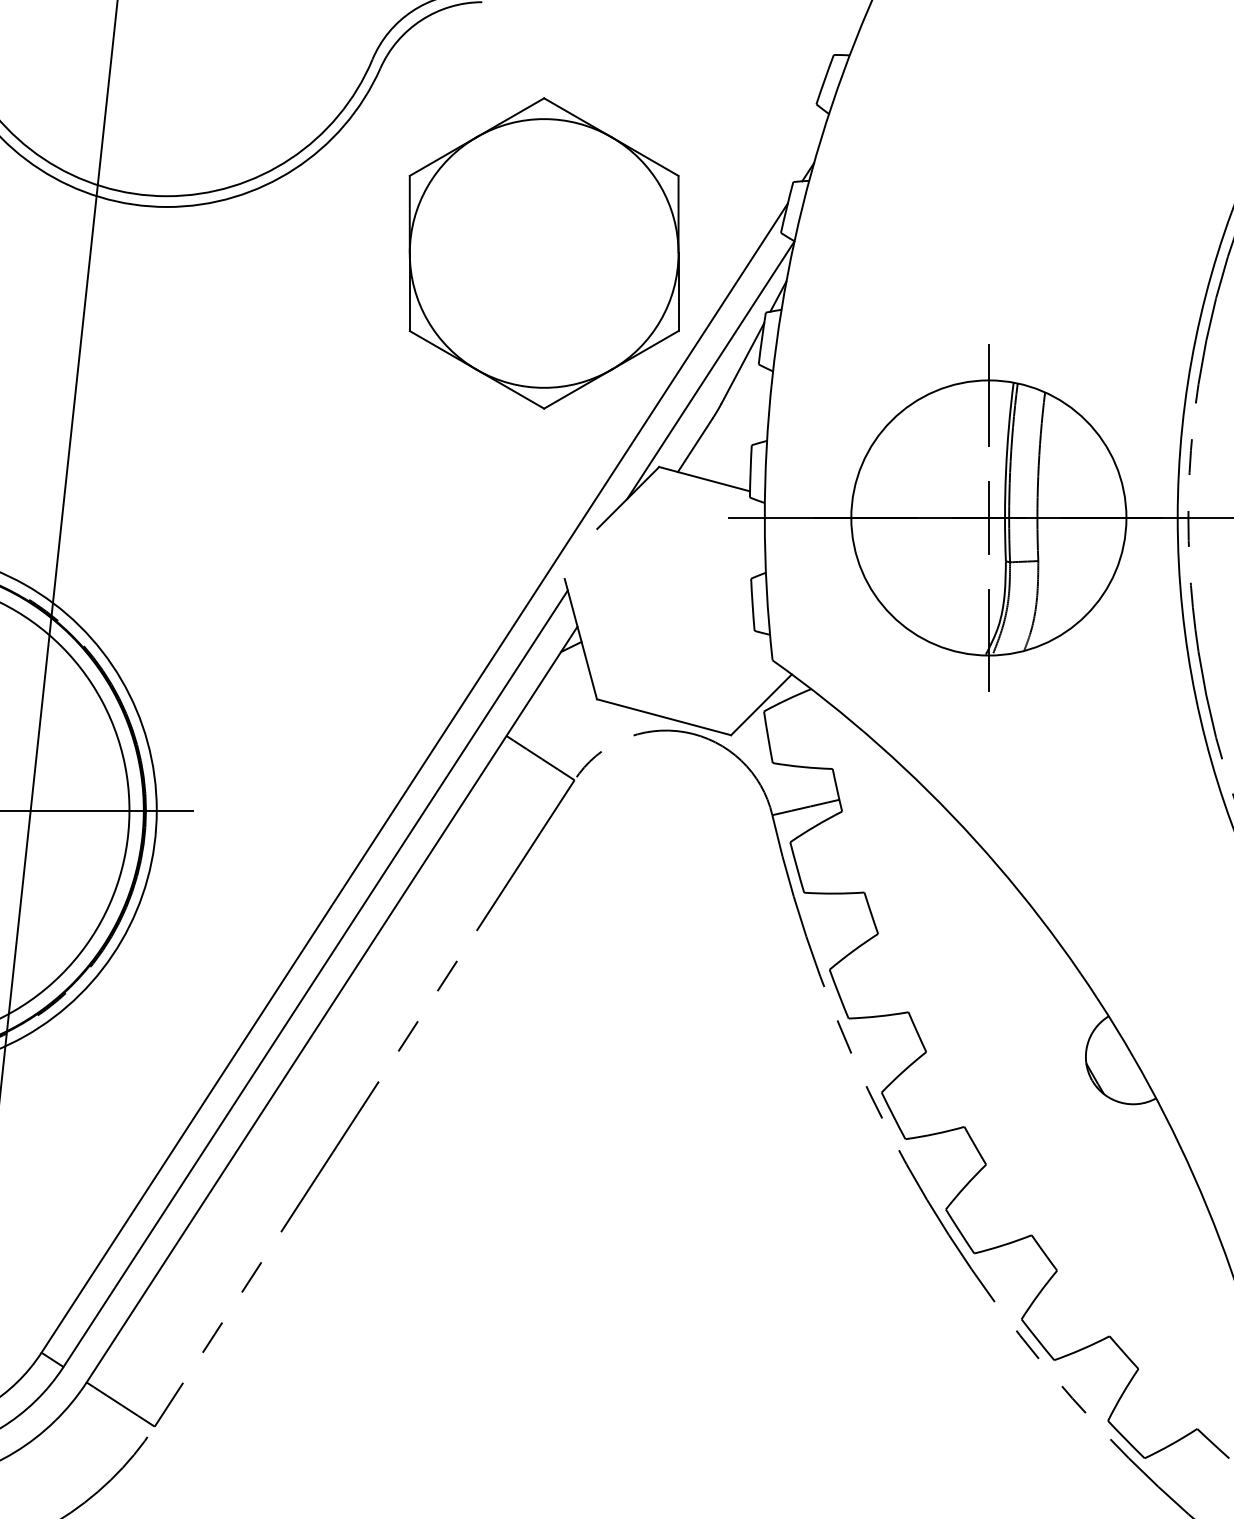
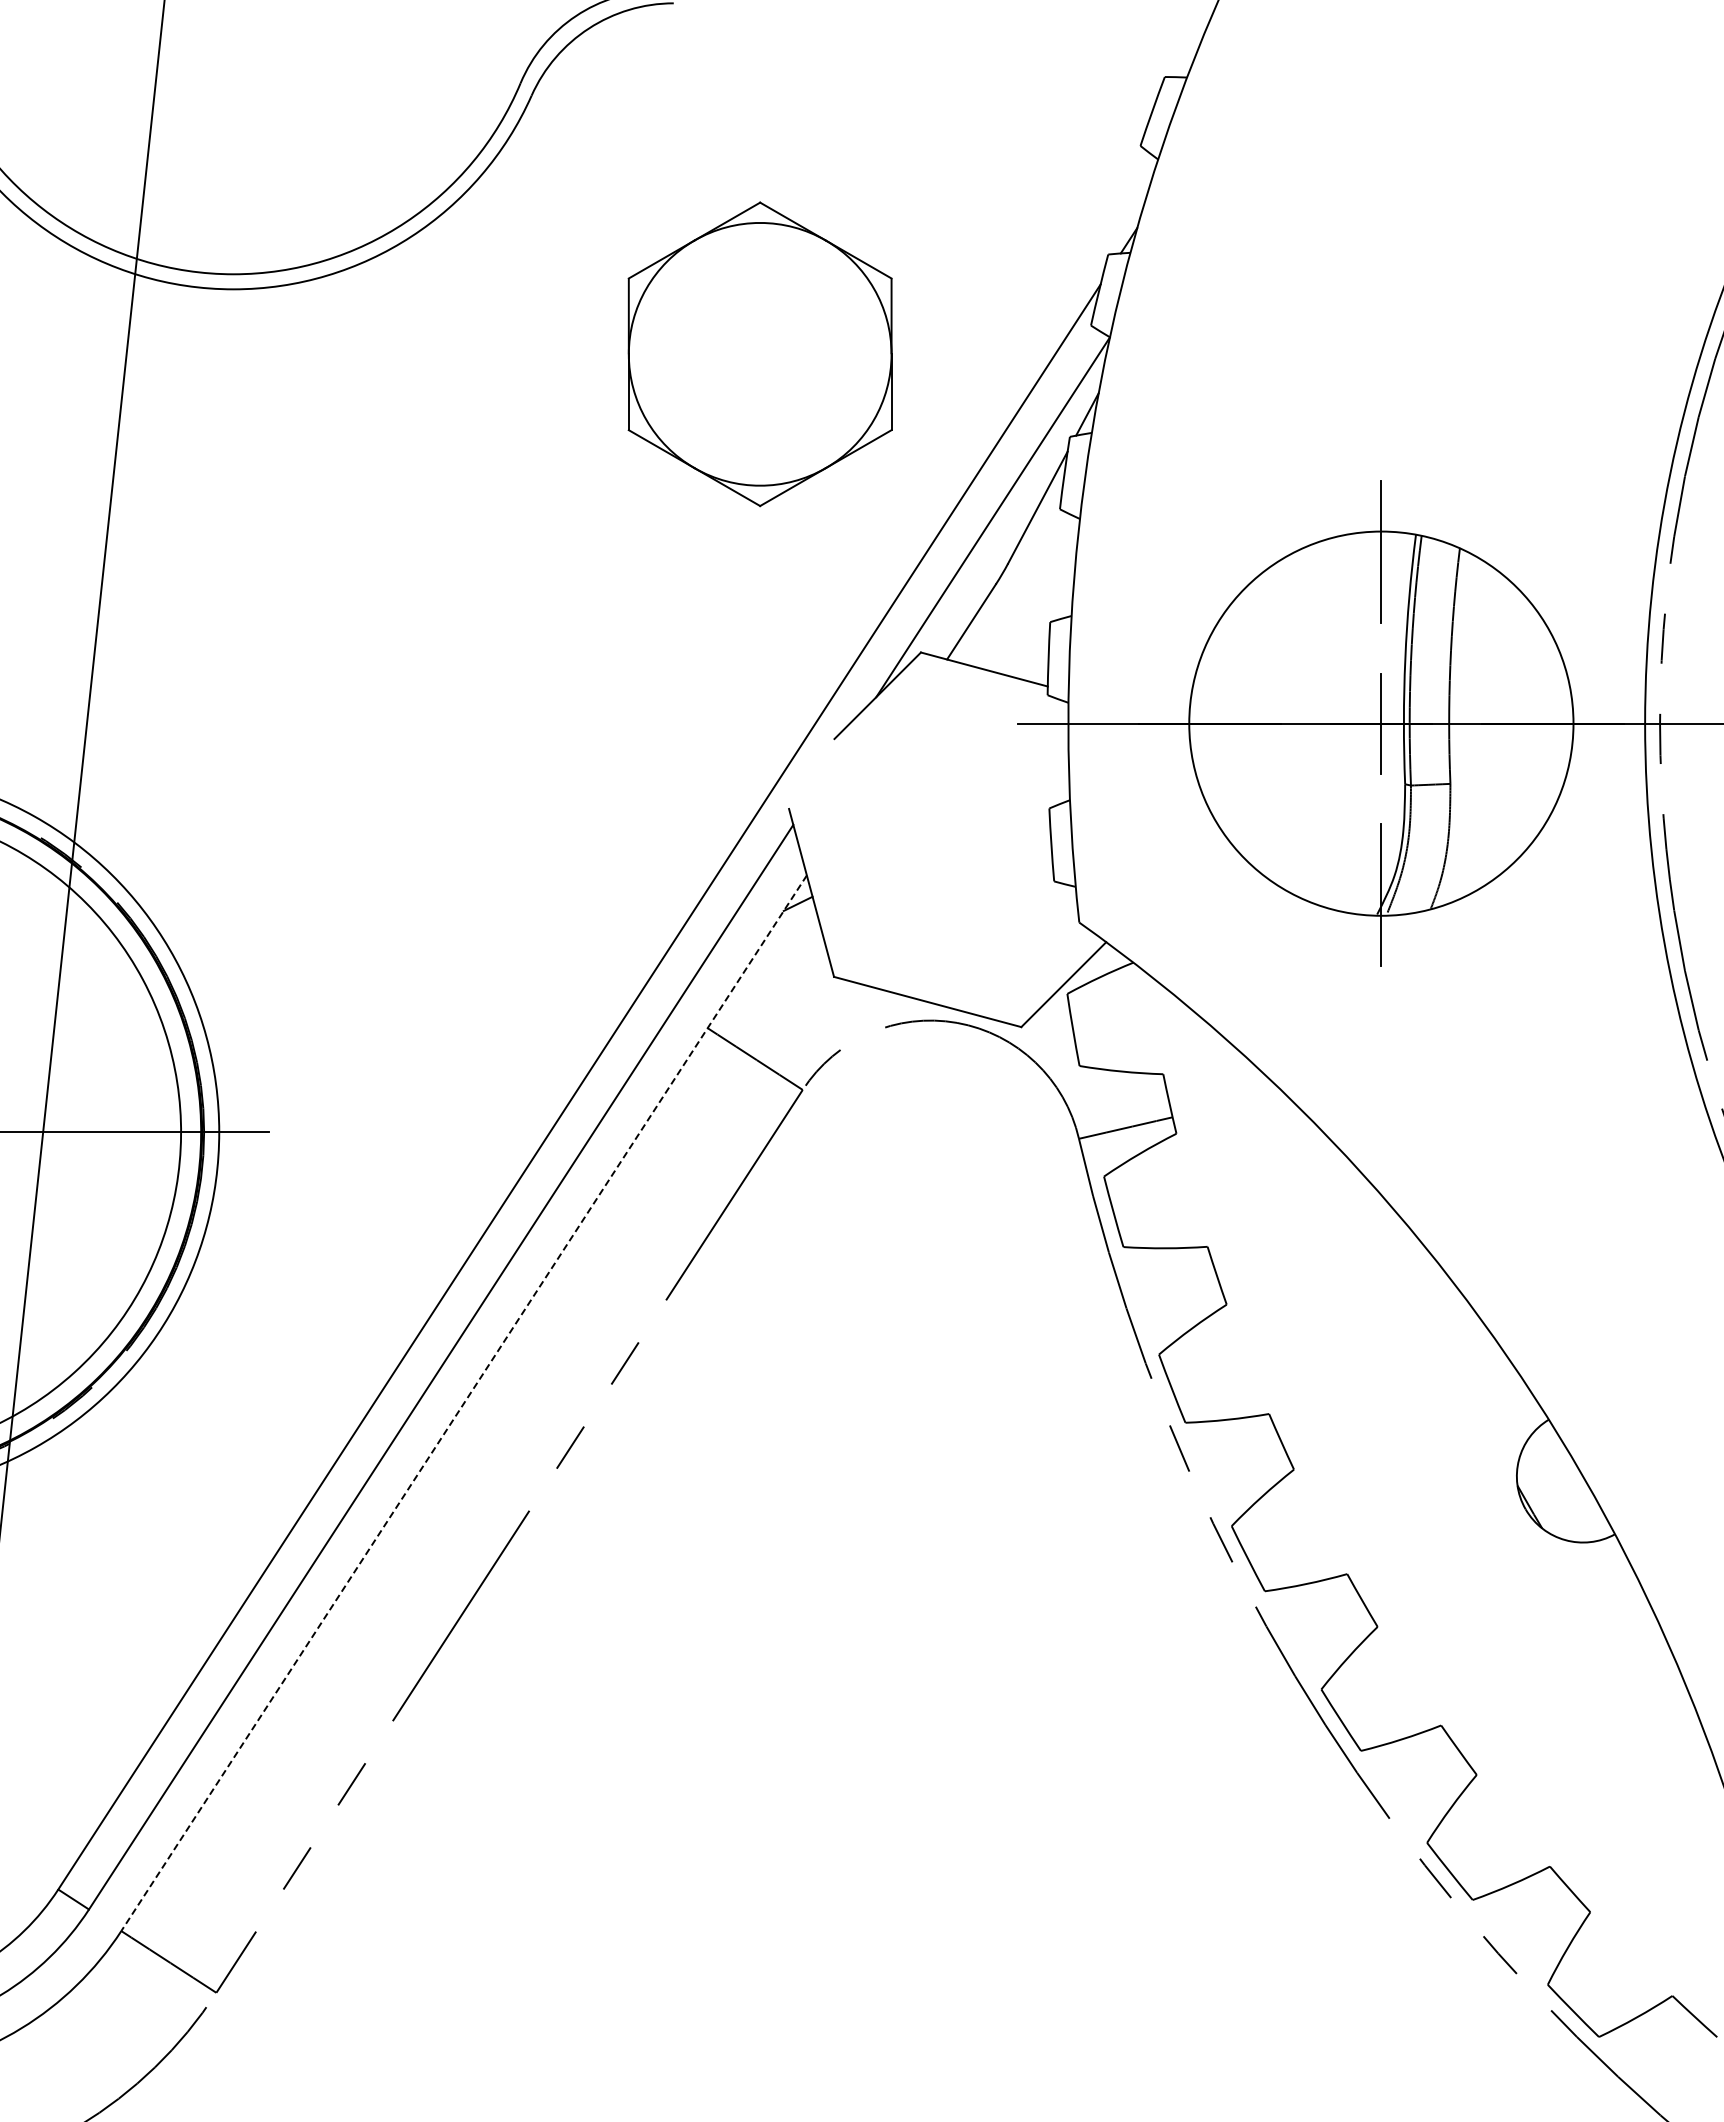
part: (543, 253) -> (759, 354), size x0.7
line: (331, 1004) -> (463, 1403), solid -> dashed

